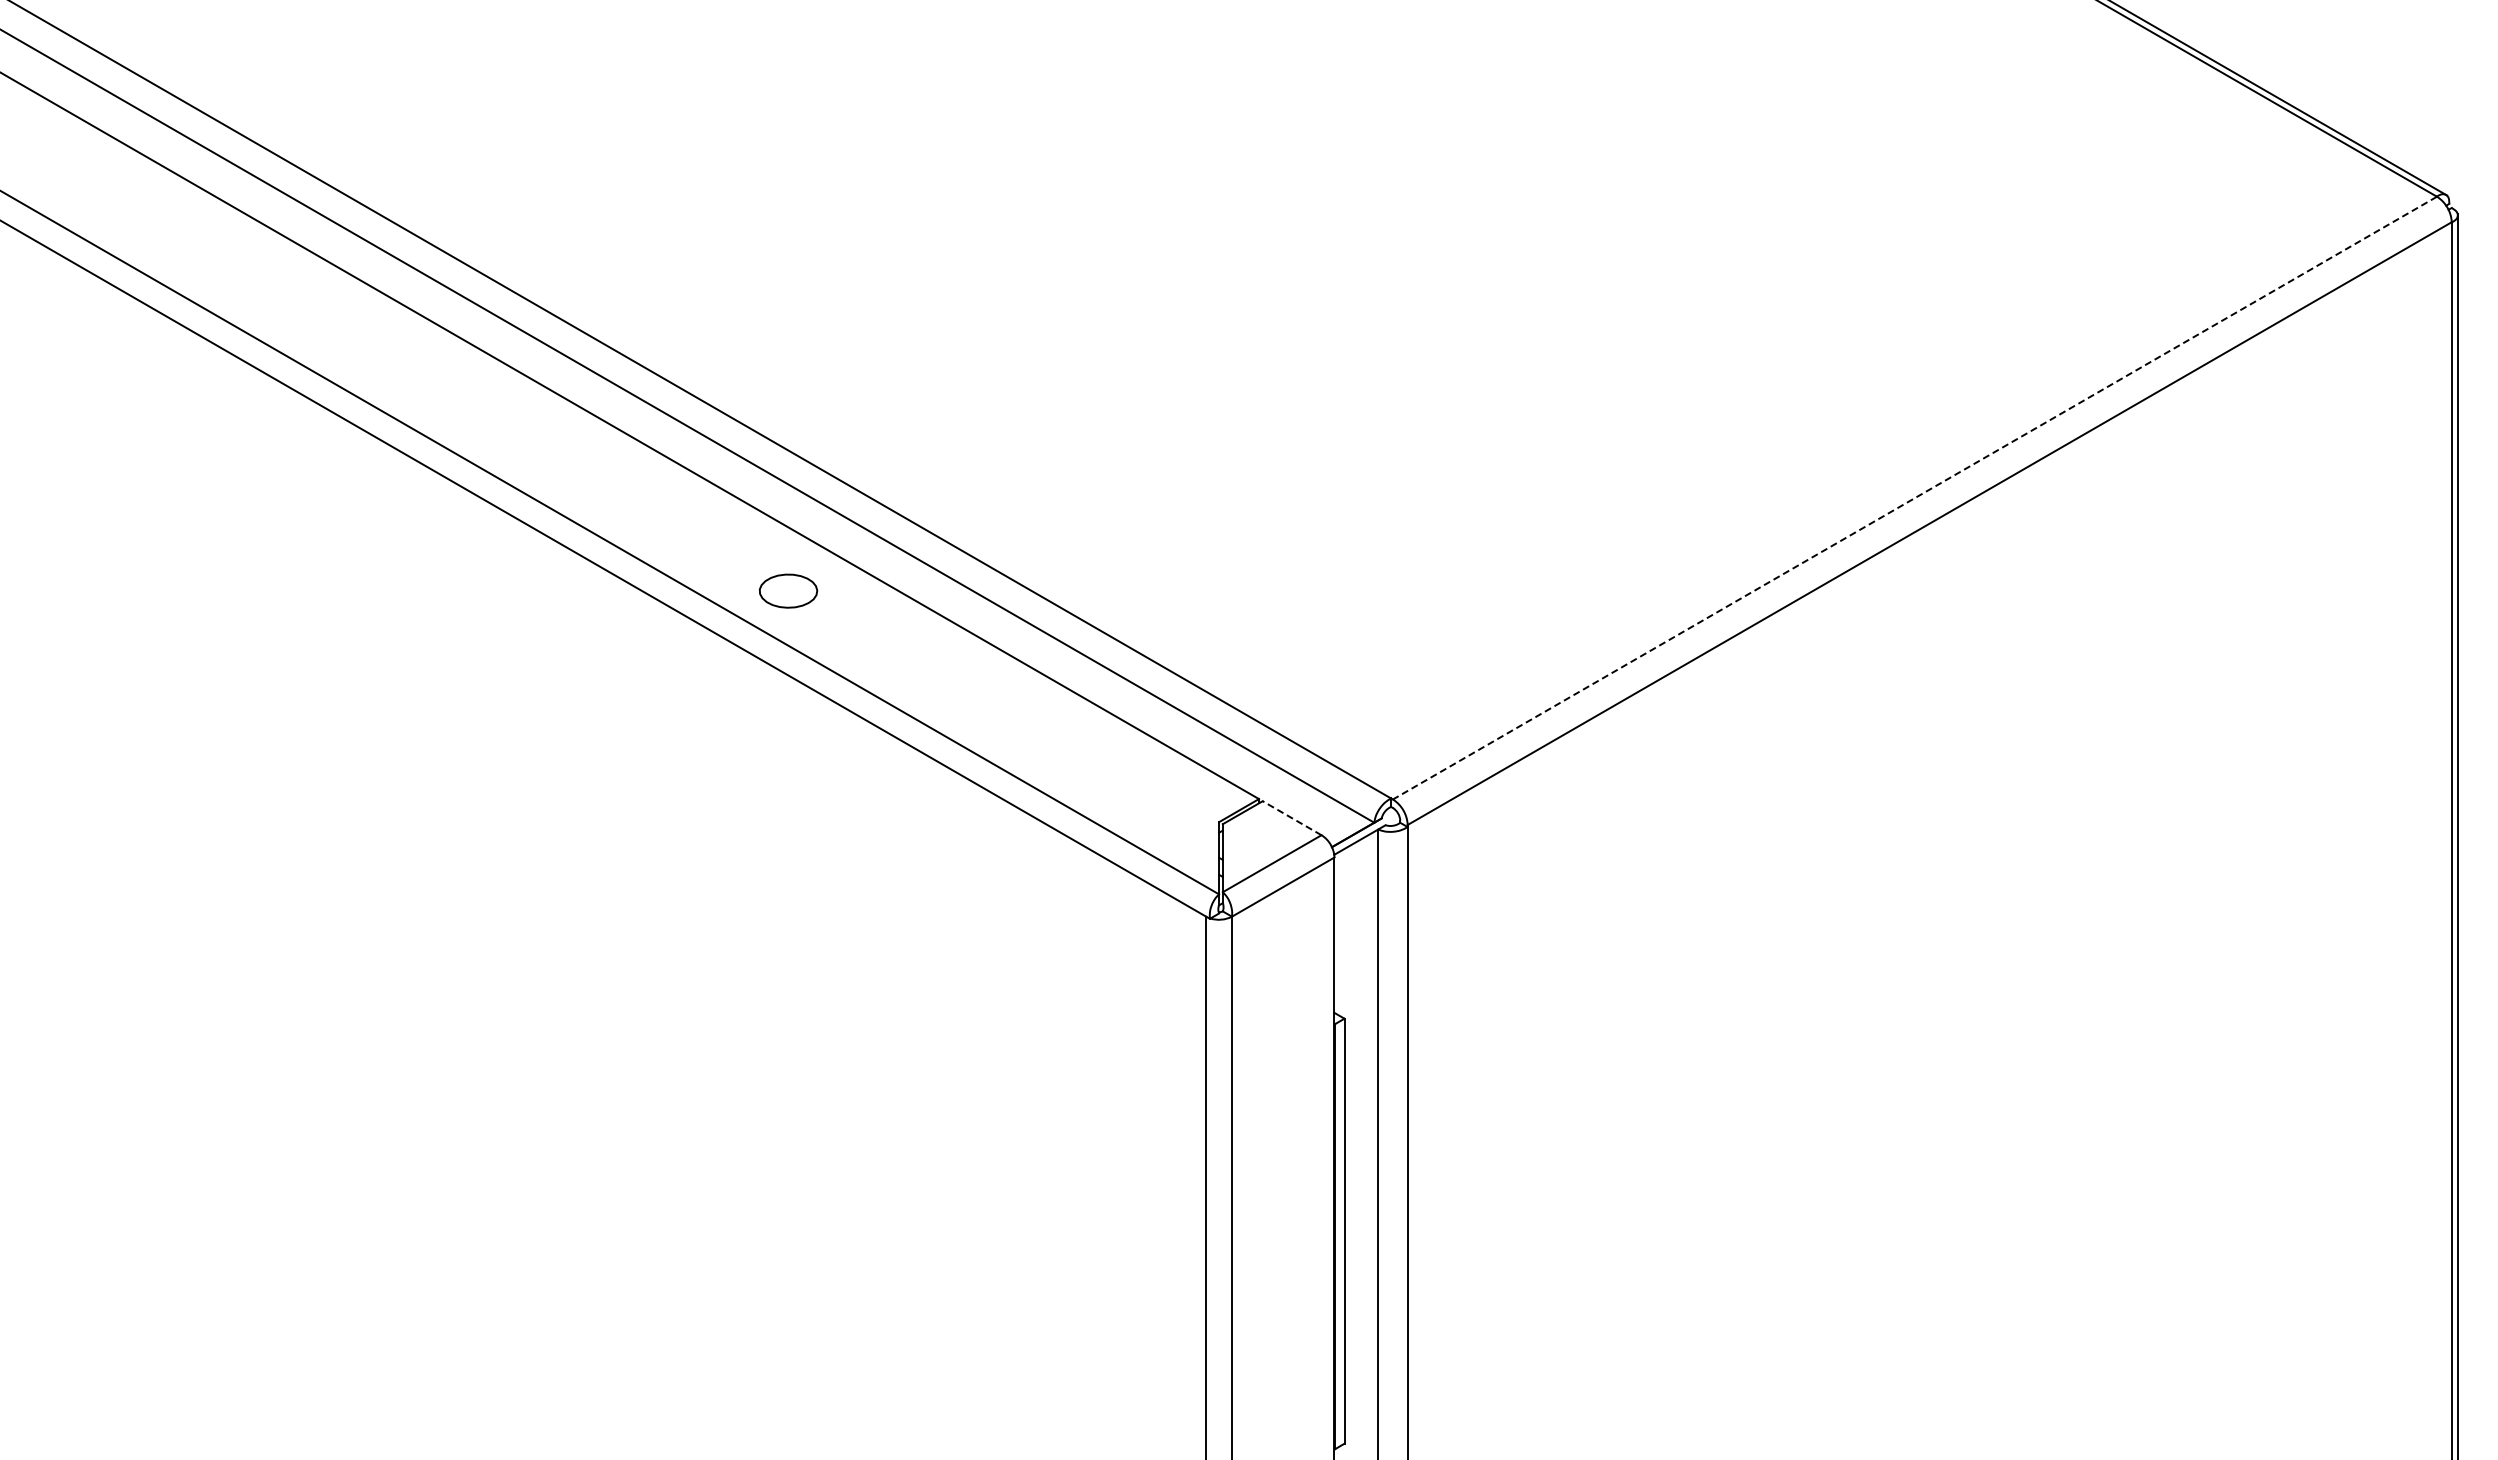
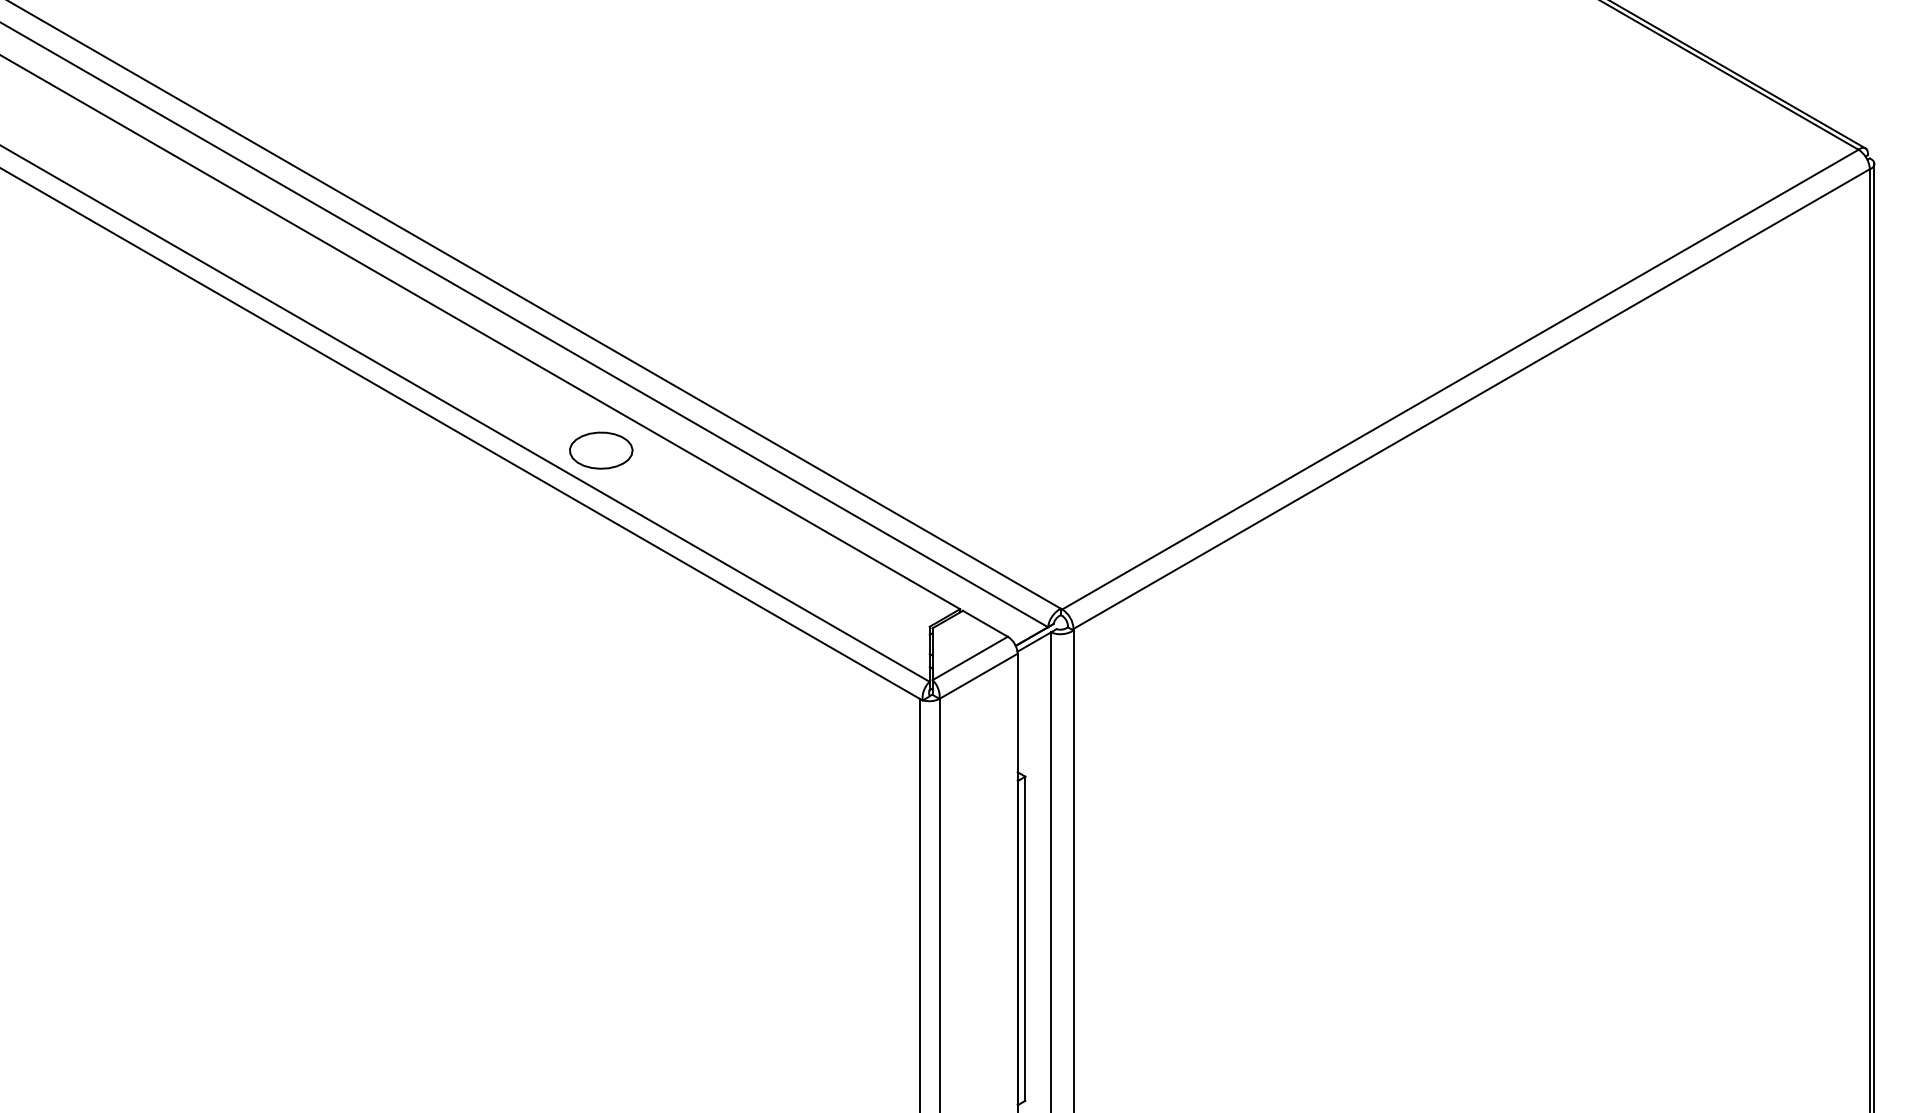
line: (1914, 498) -> (1460, 379), dashed -> solid
part: (788, 590) -> (601, 450), size x1.43
line: (1292, 818) -> (985, 623), dashed -> solid

